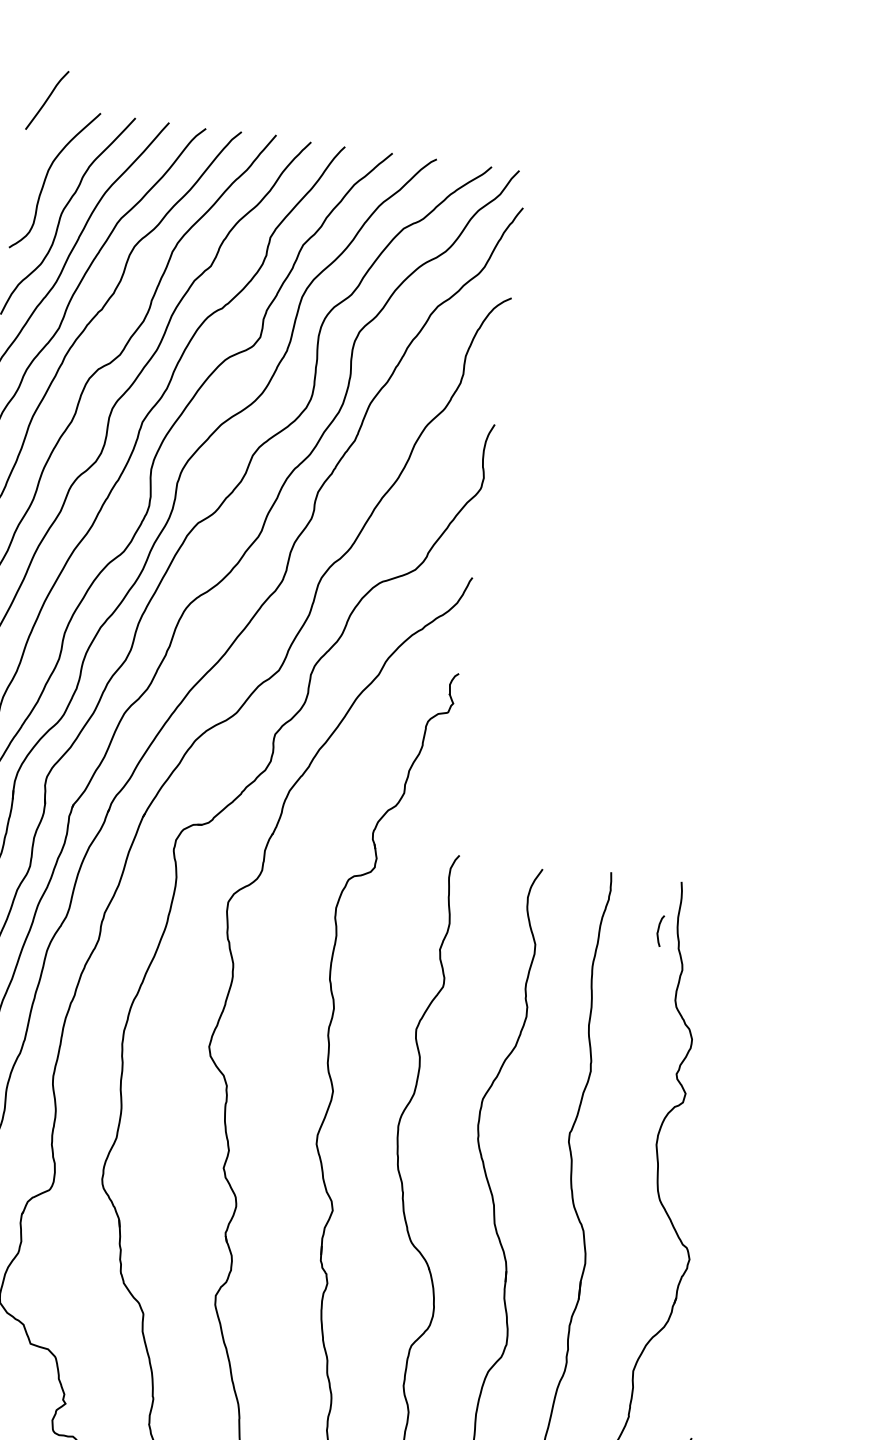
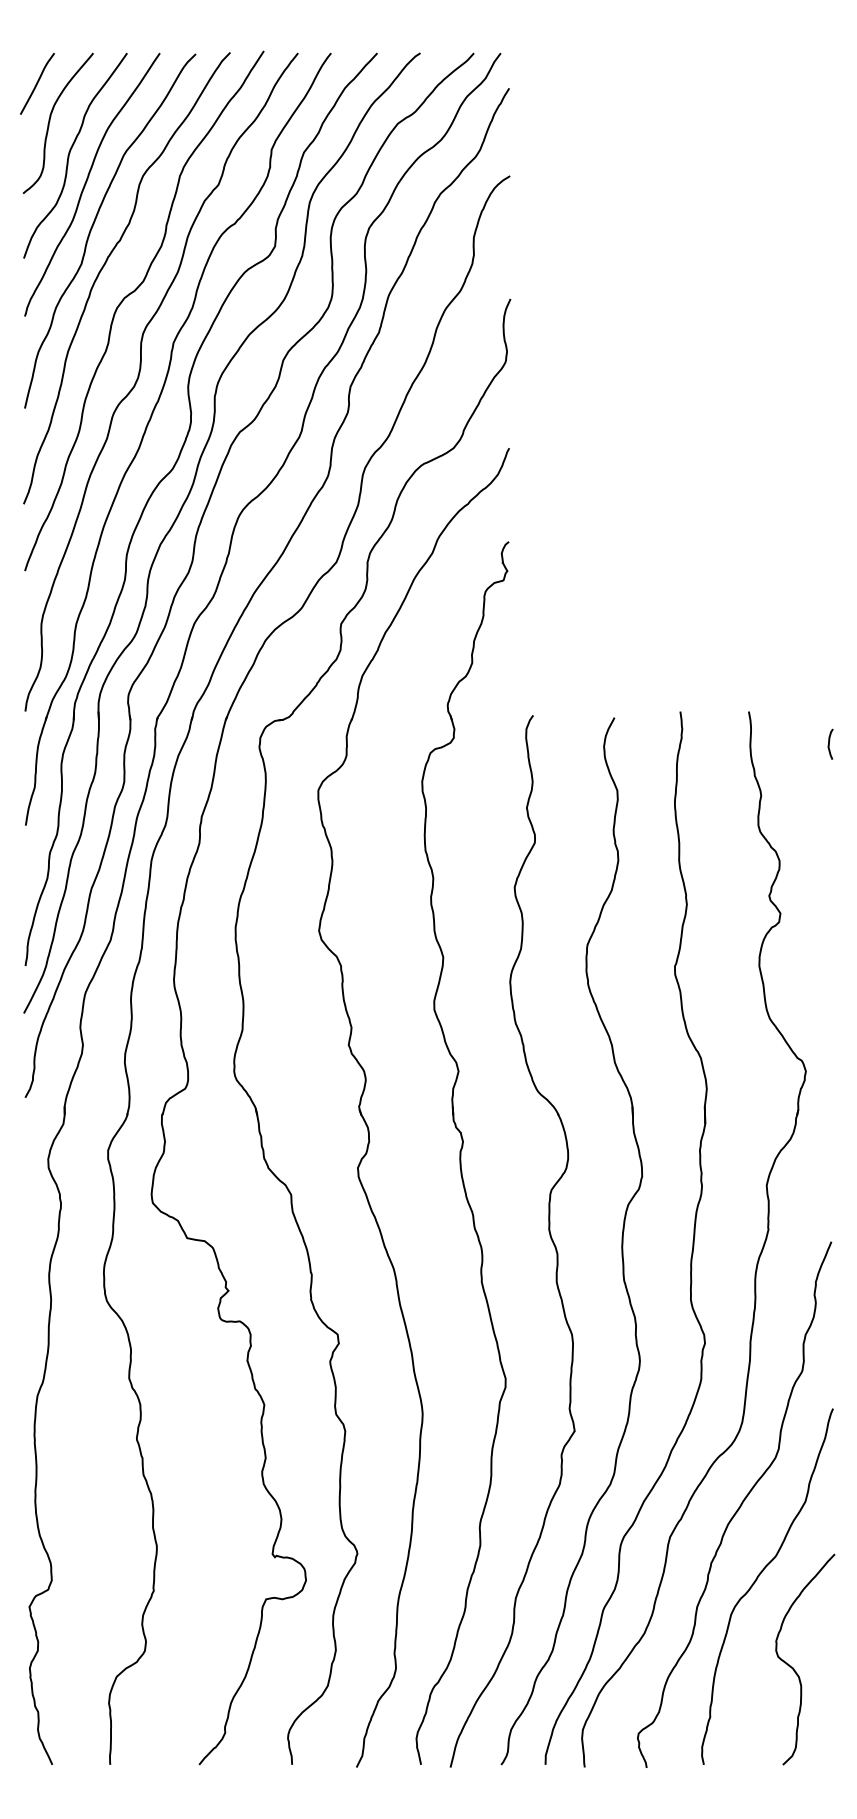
curve: (47, 100) -> (37, 83), moved
curve: (658, 929) -> (829, 743), moved

